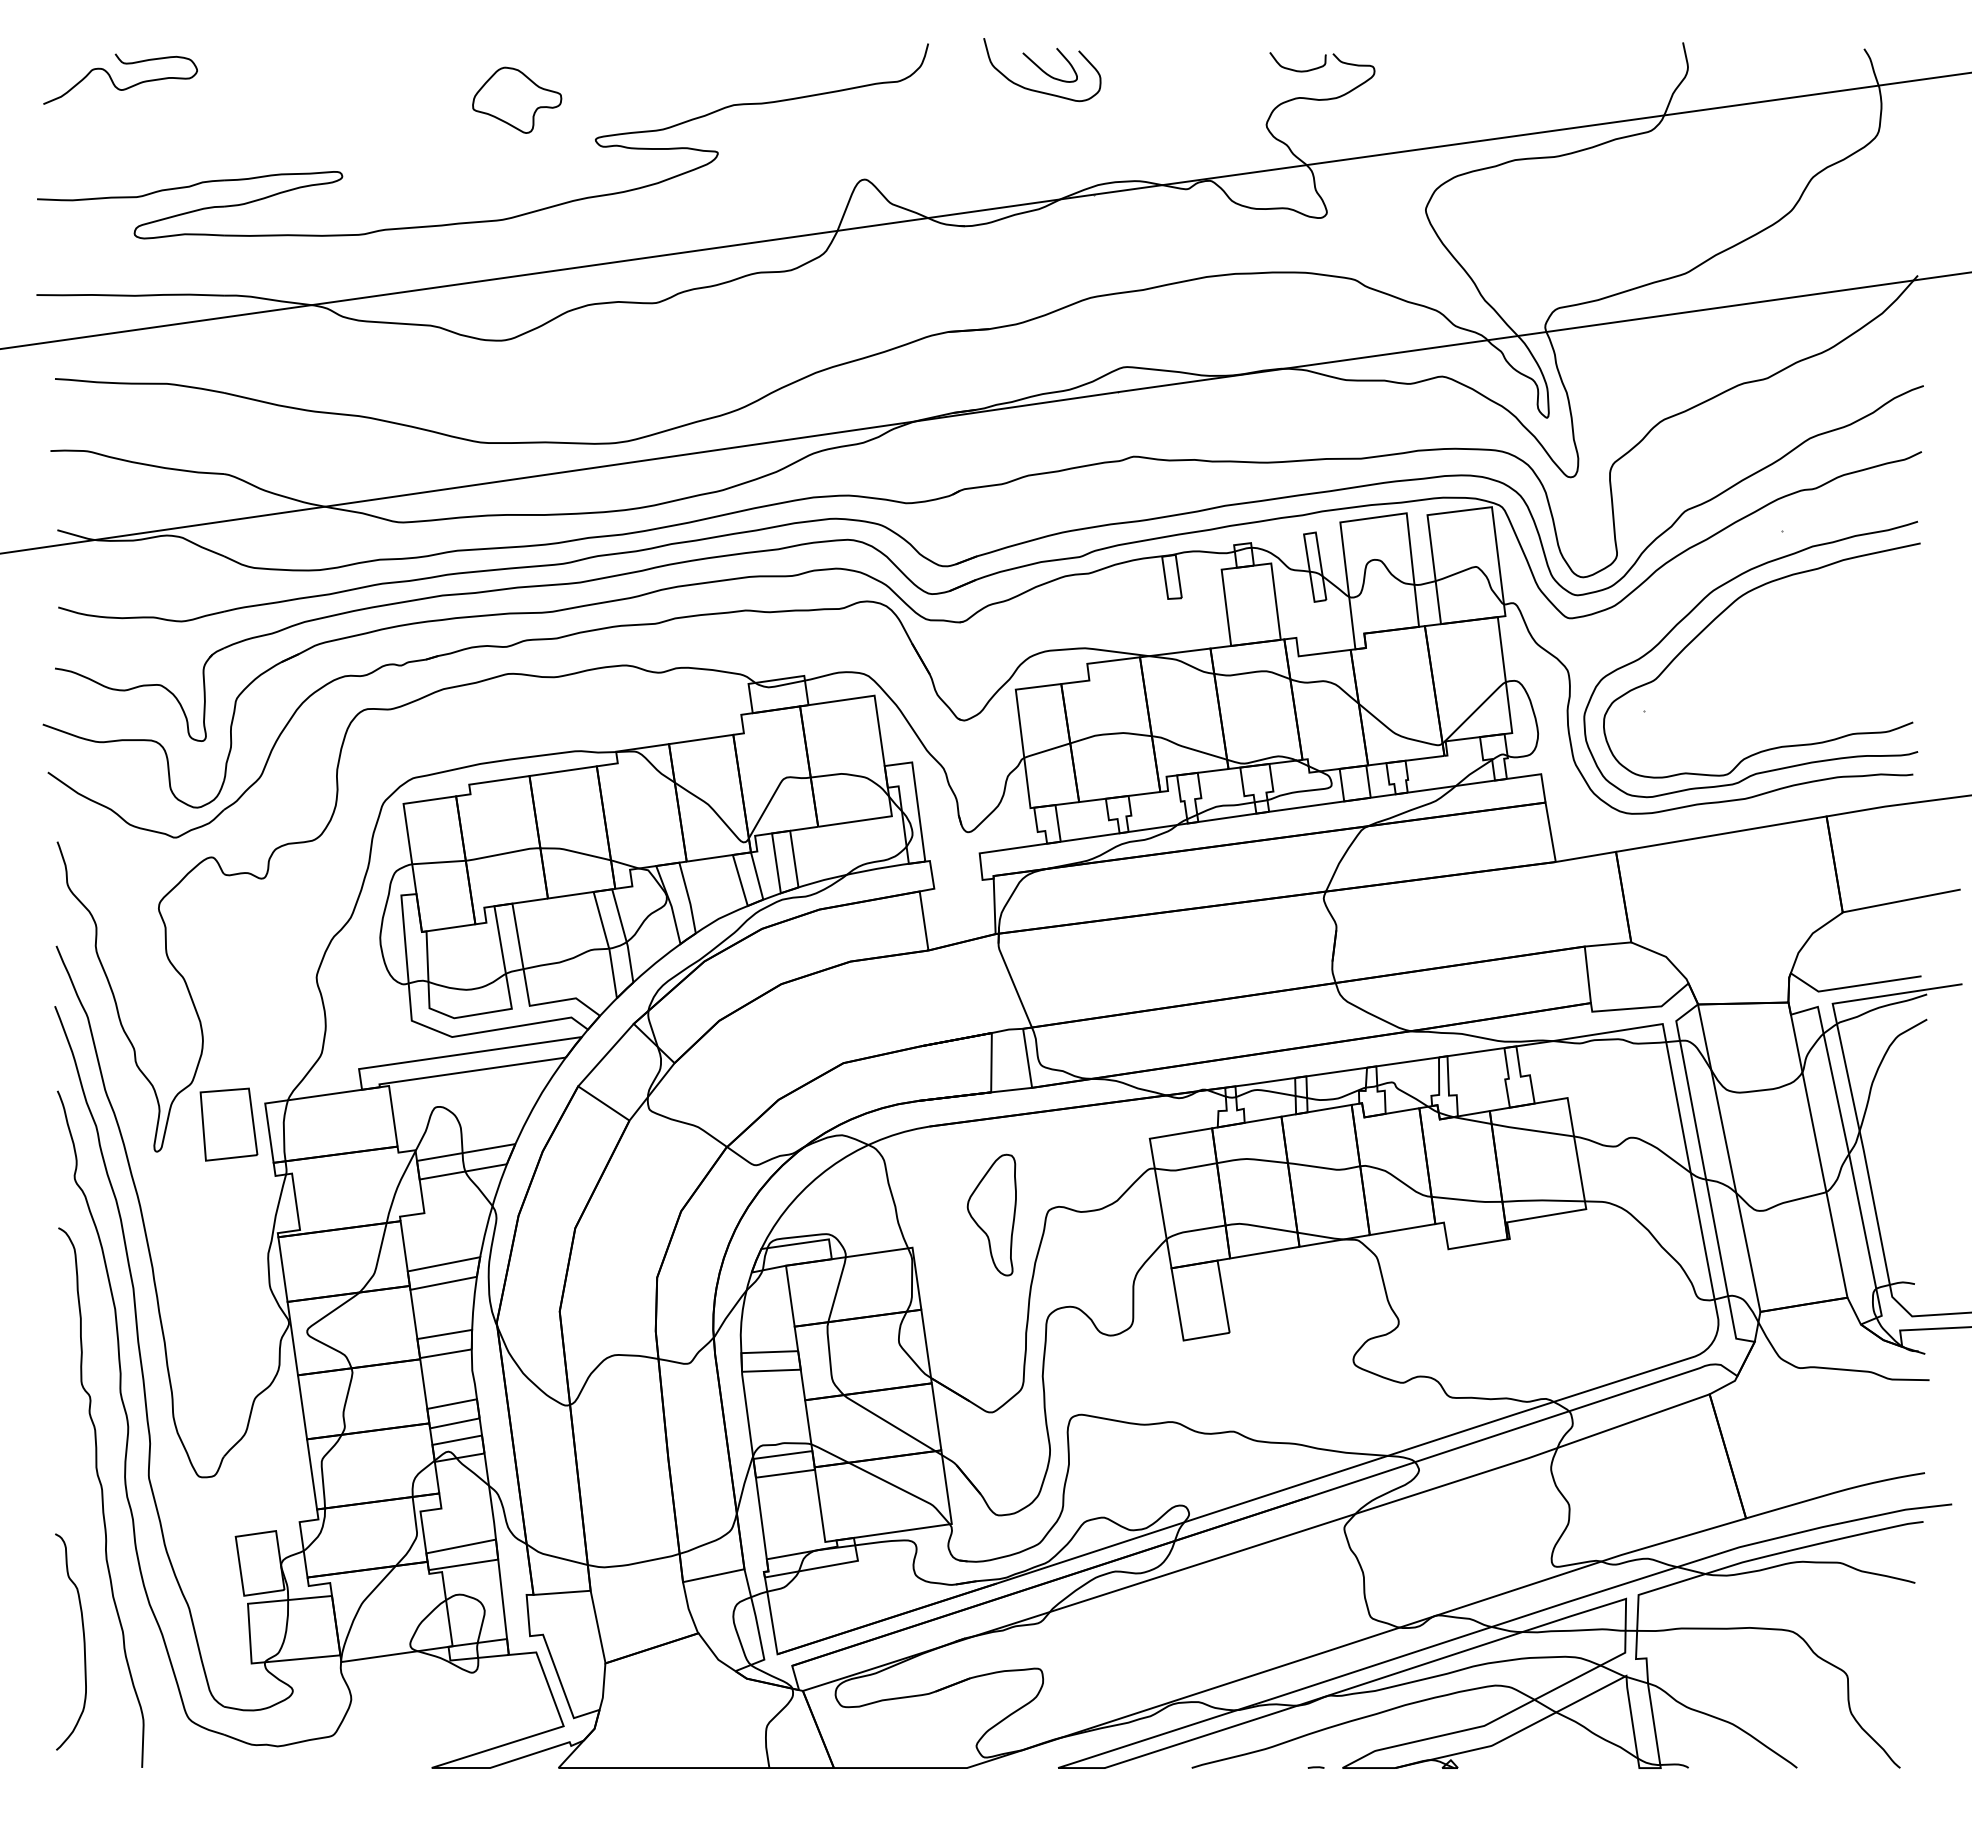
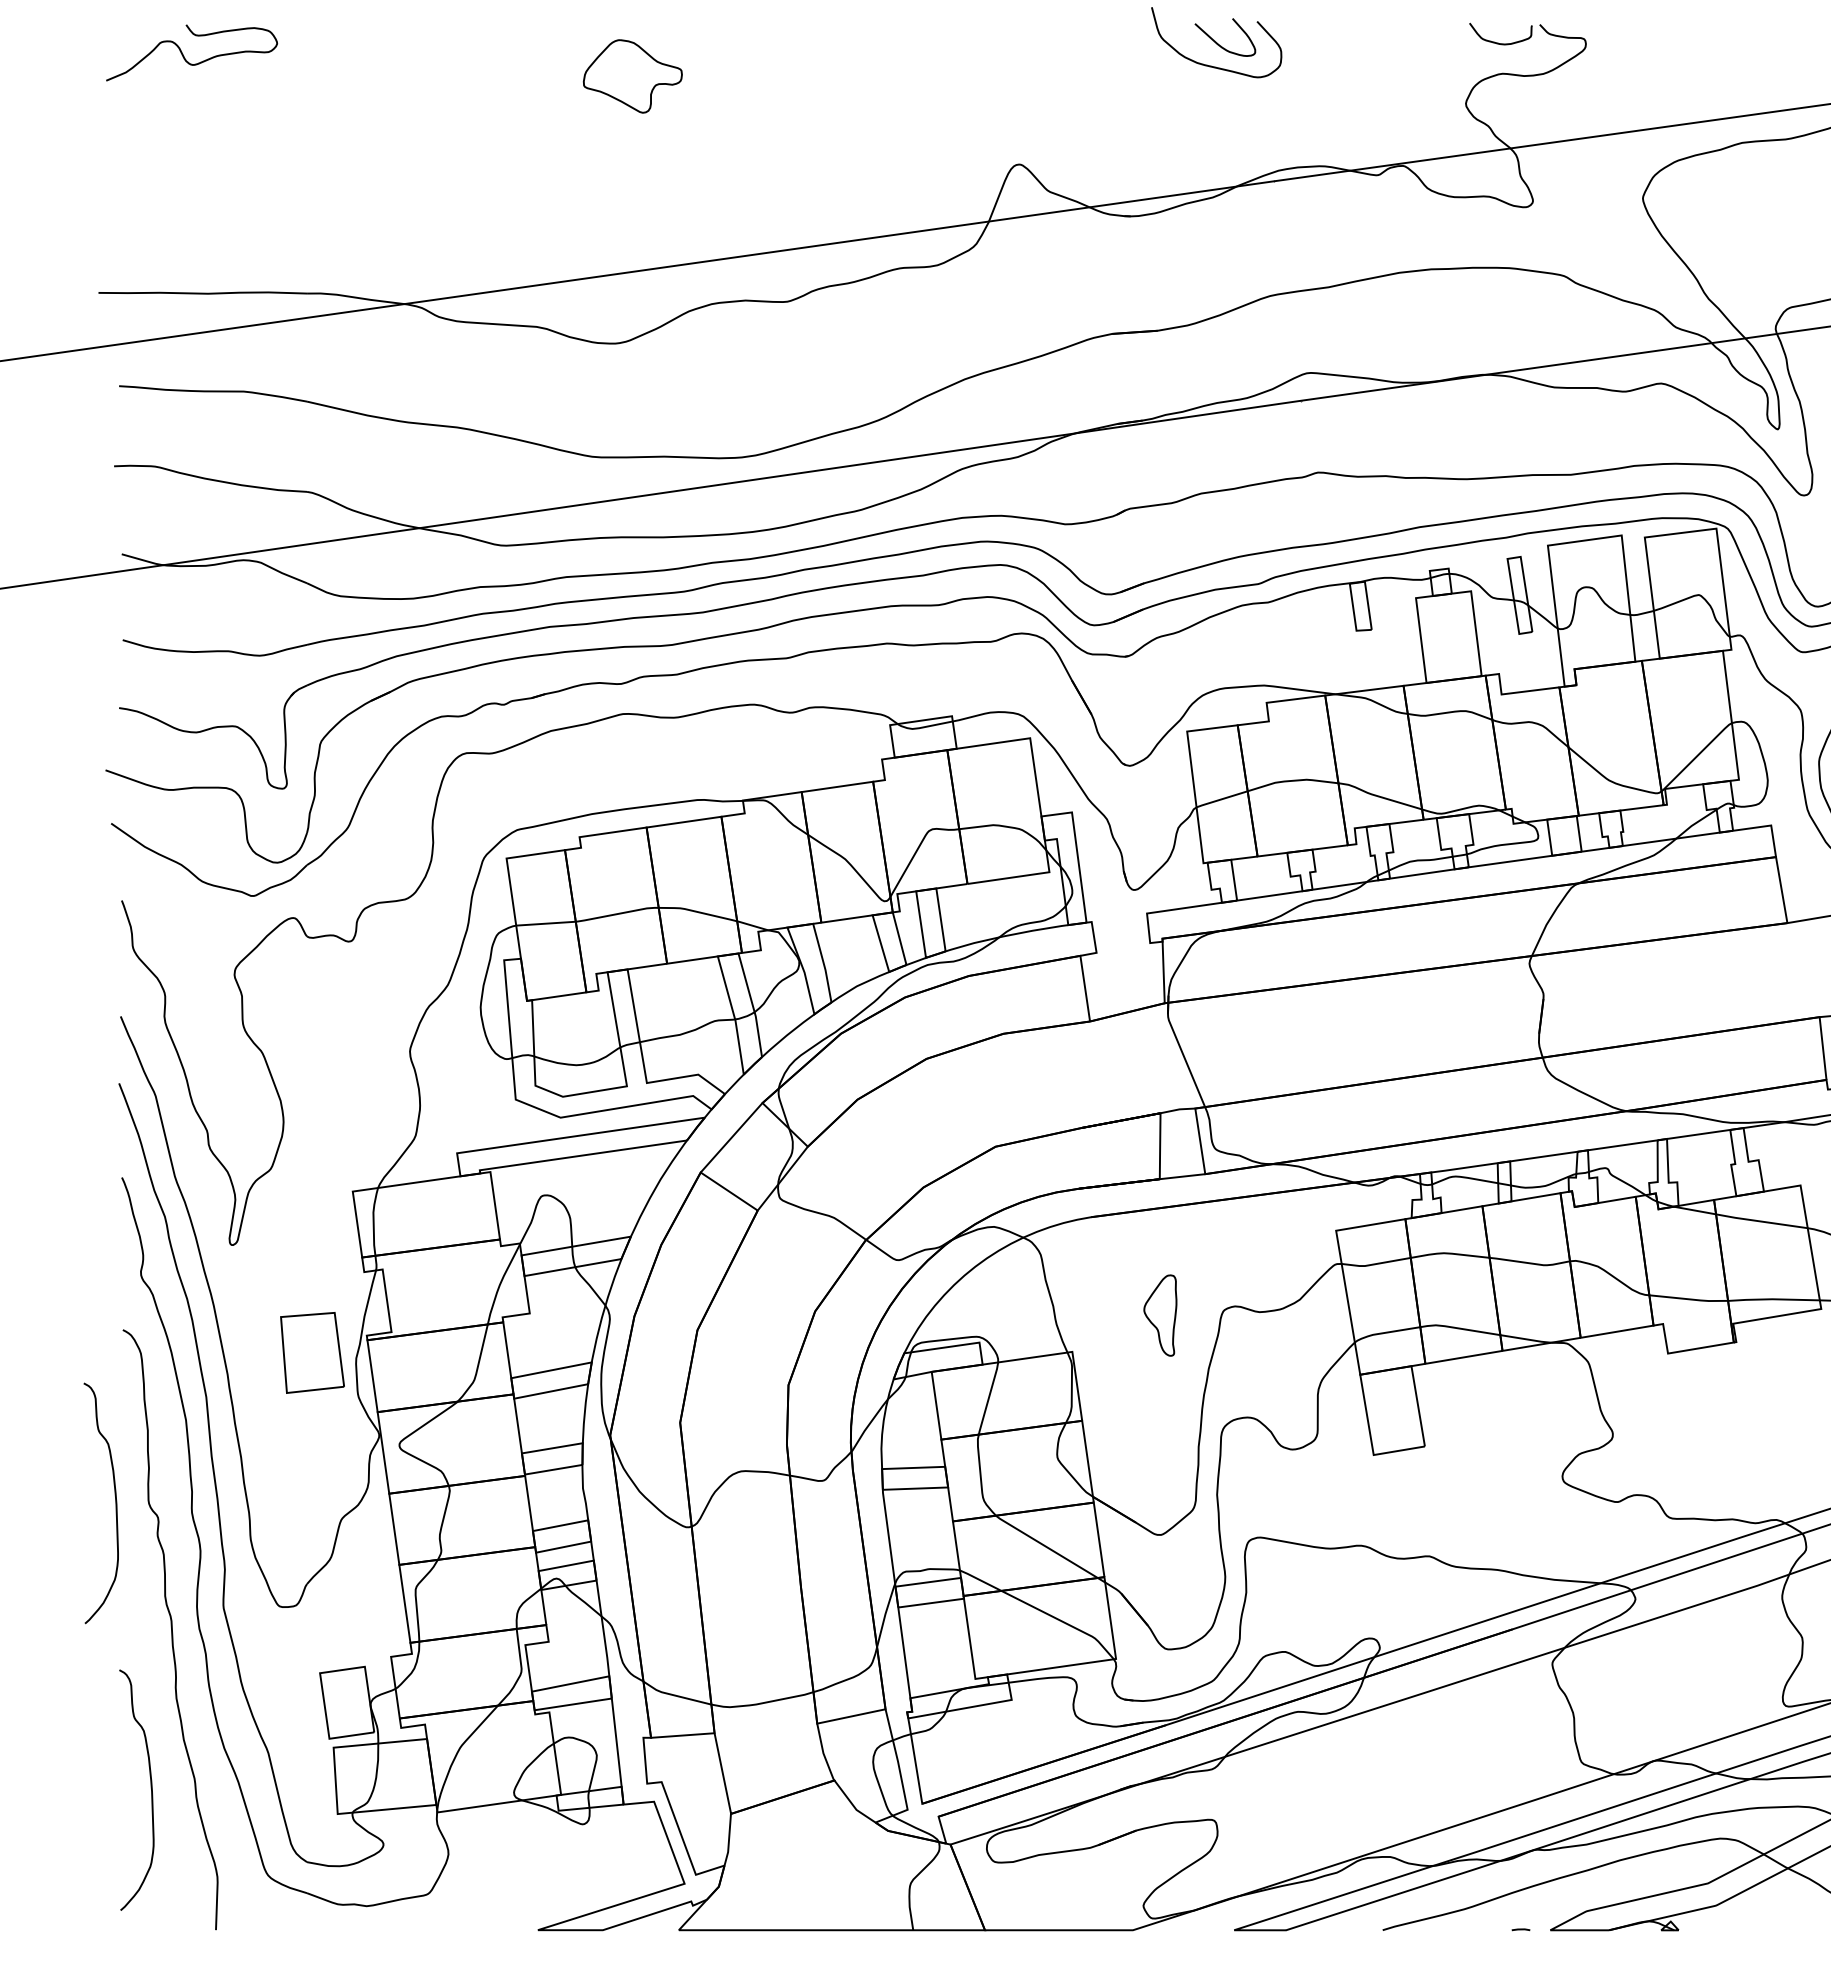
part: (494, 219) -> (607, 208), removed
part: (228, 1124) -> (311, 1352), moved
part: (991, 1214) -> (1160, 1314), size x0.6
curve: (51, 1383) -> (115, 1502), added

